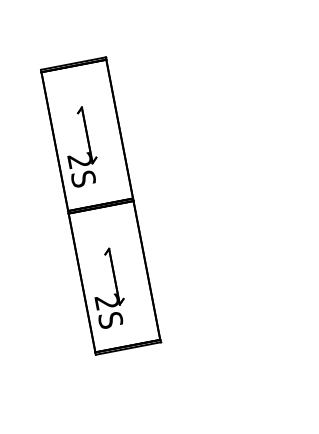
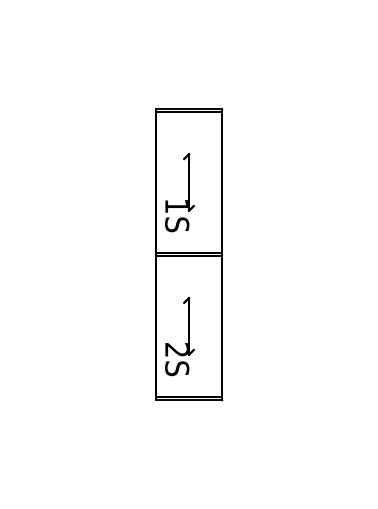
text: (79, 160) -> (176, 205), 2S -> 1S

